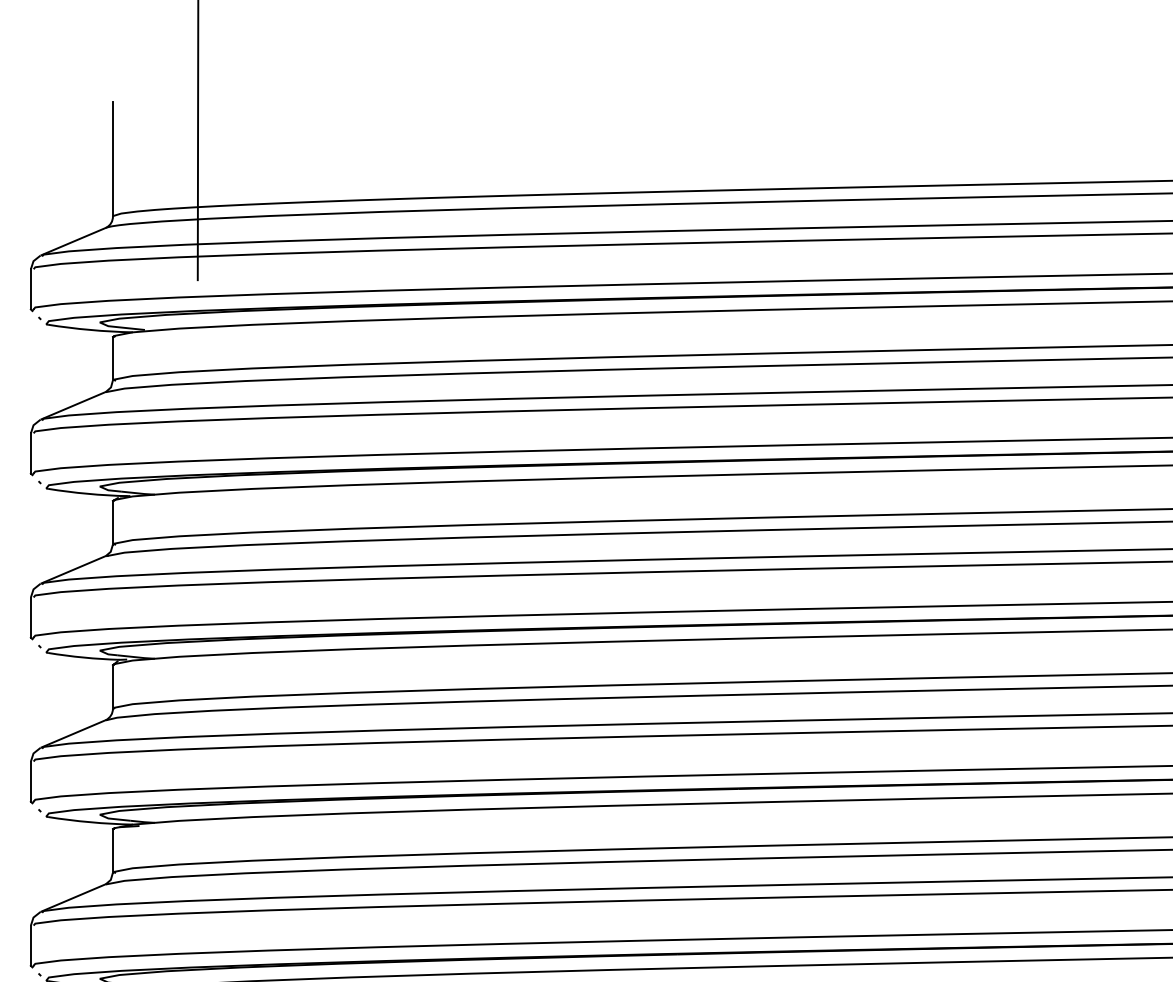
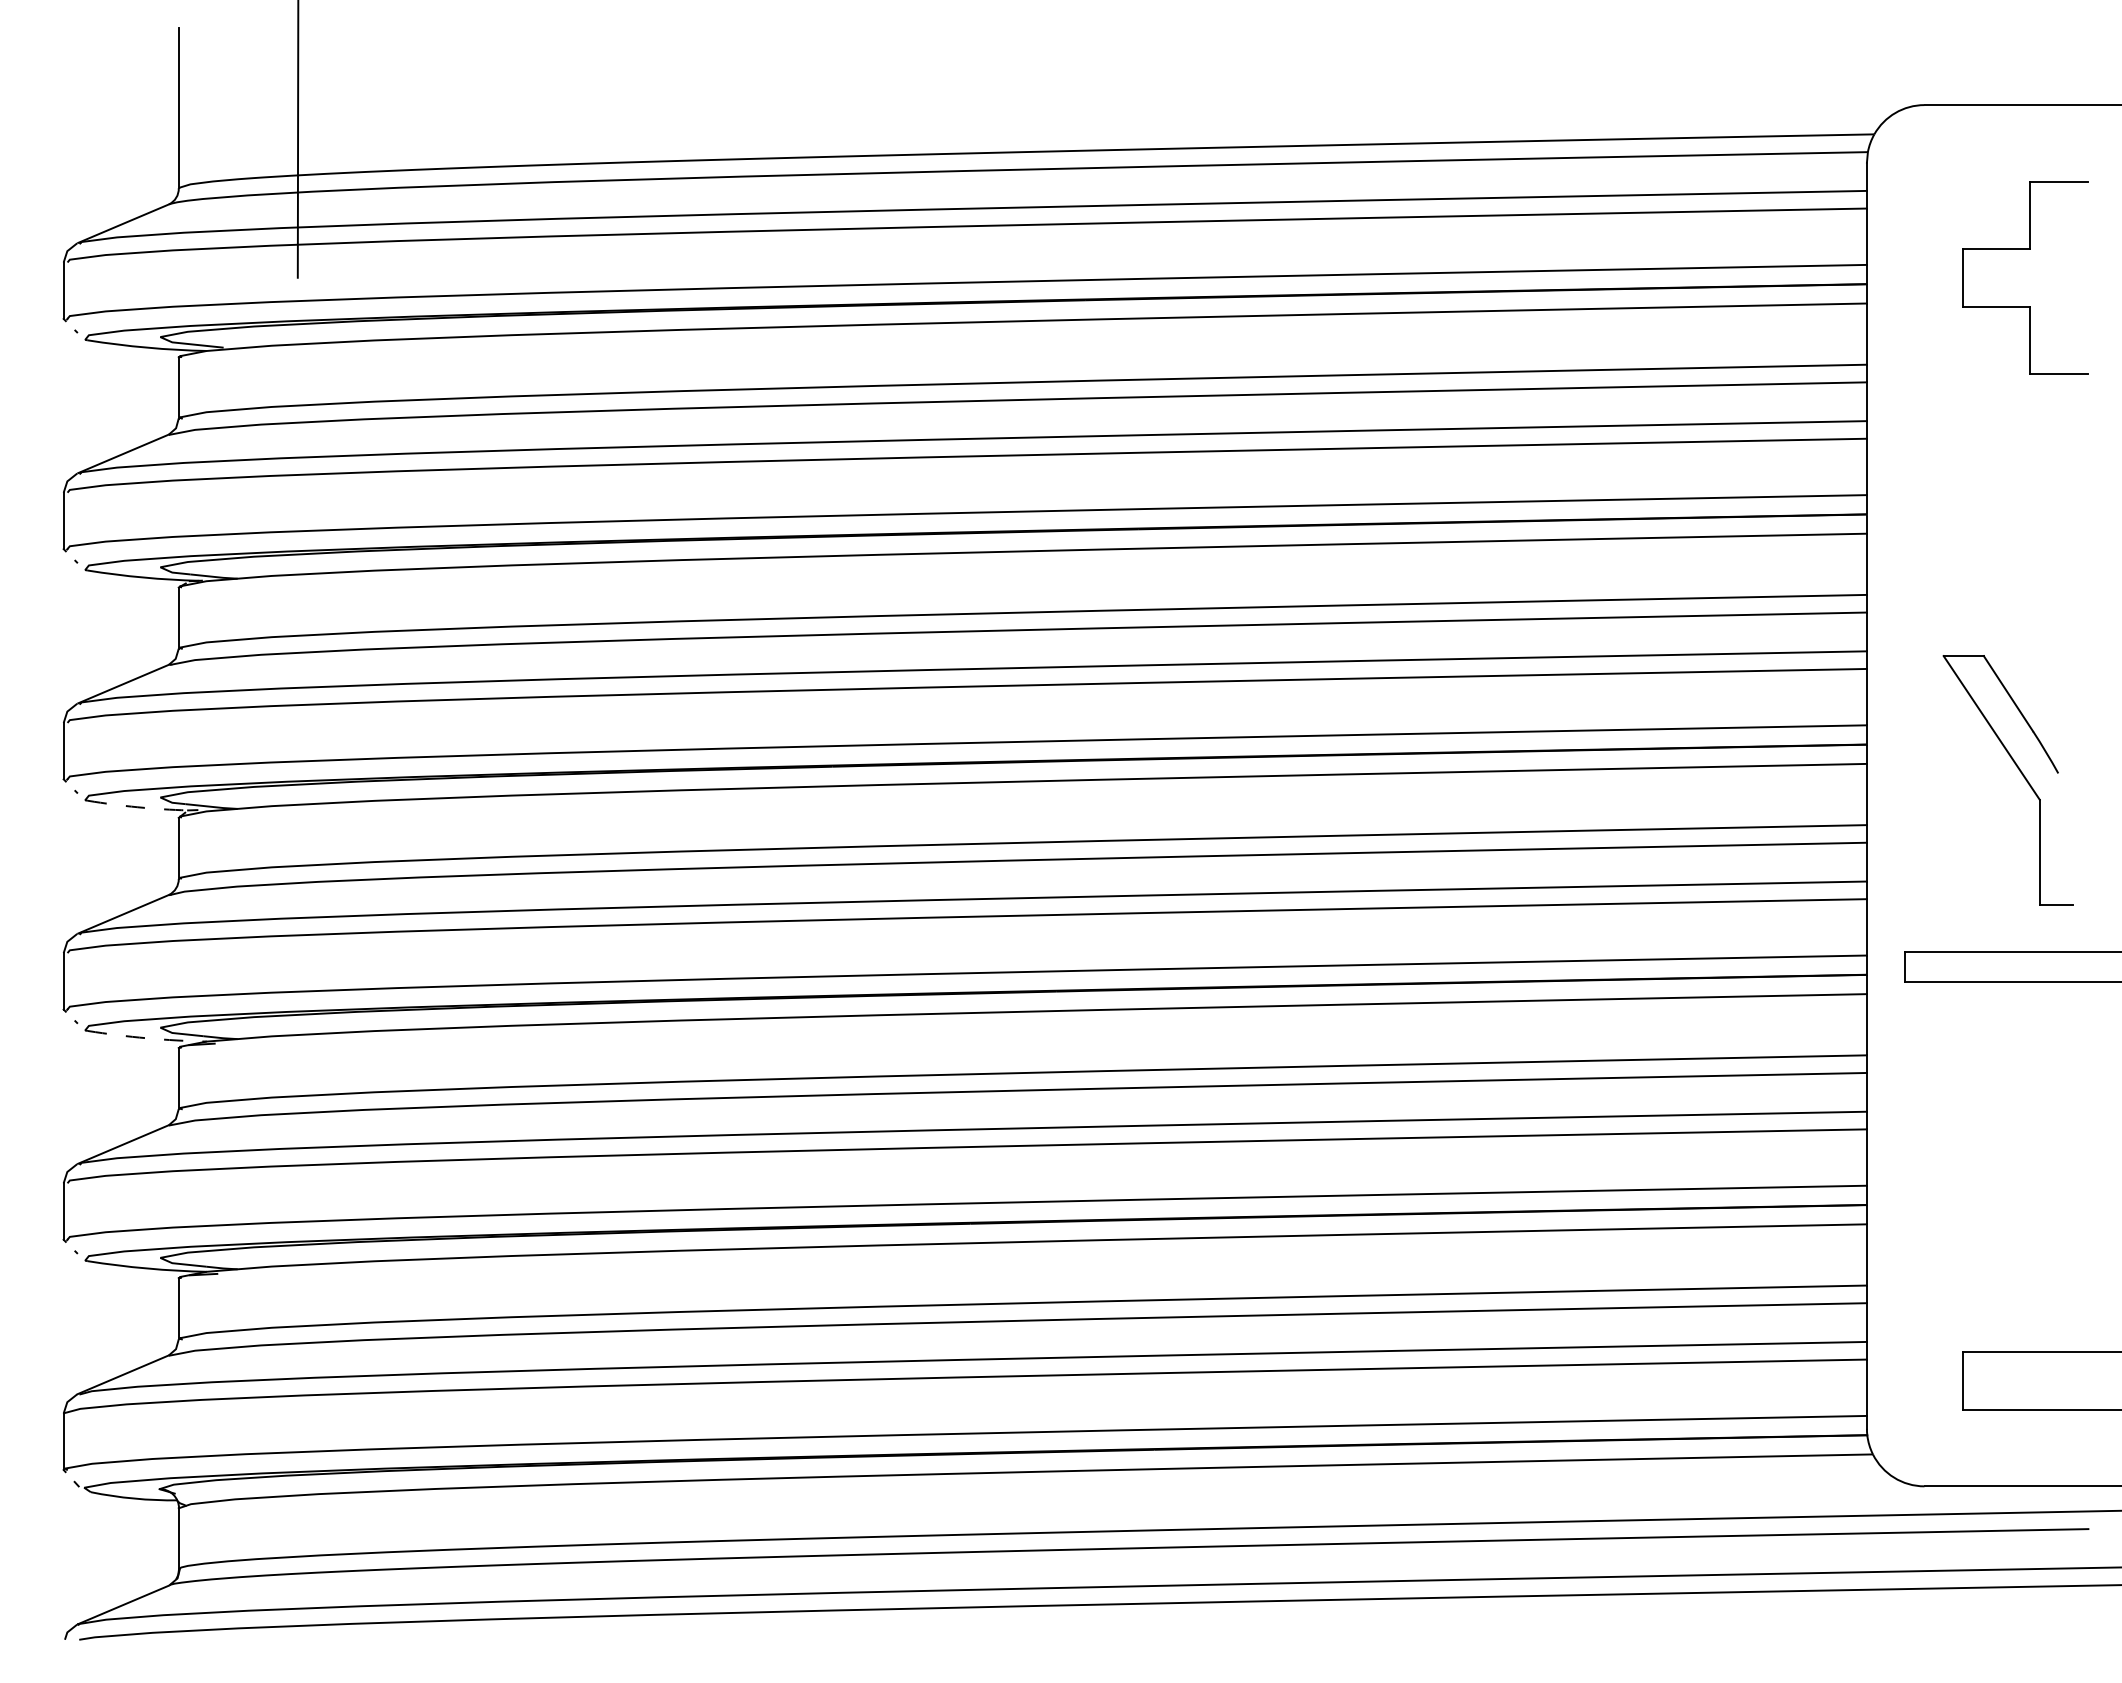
arc: (83, 657) -> (137, 807), solid -> dashed
arc: (90, 822) -> (147, 1038), solid -> dashed

